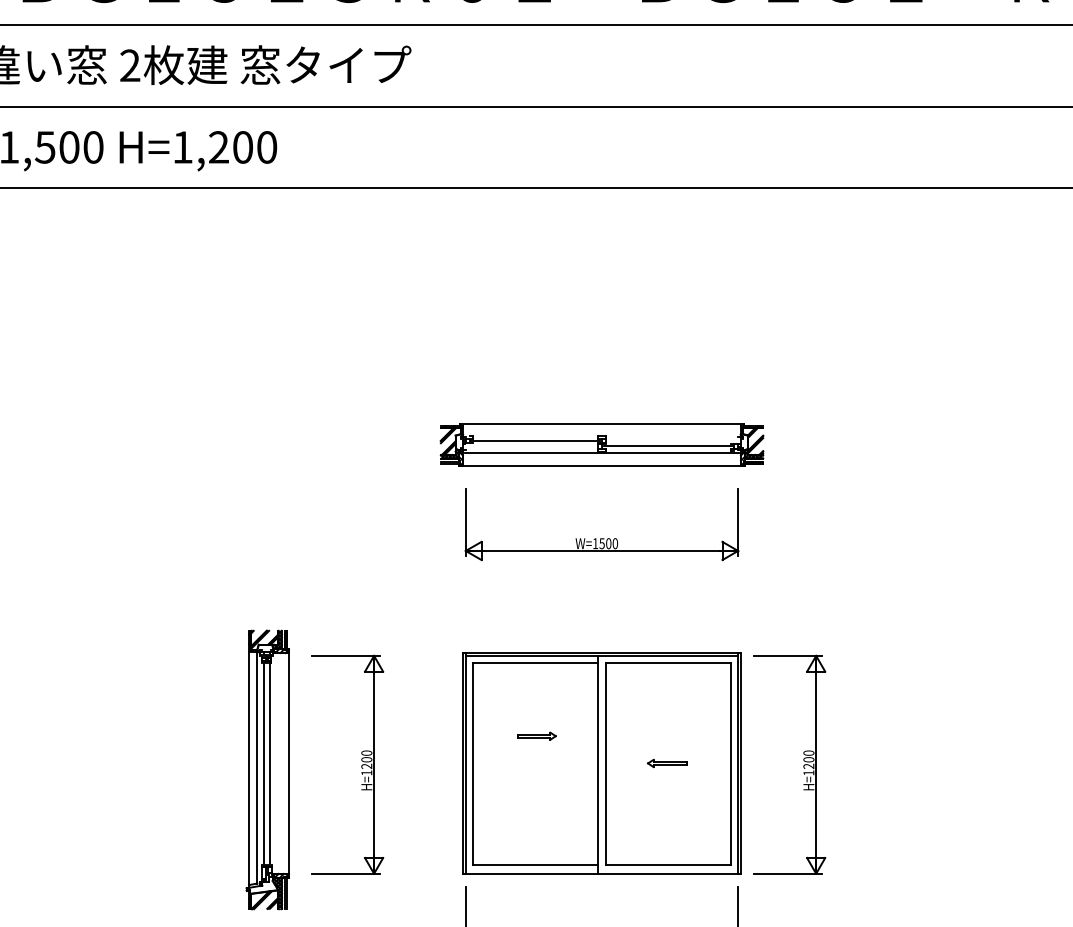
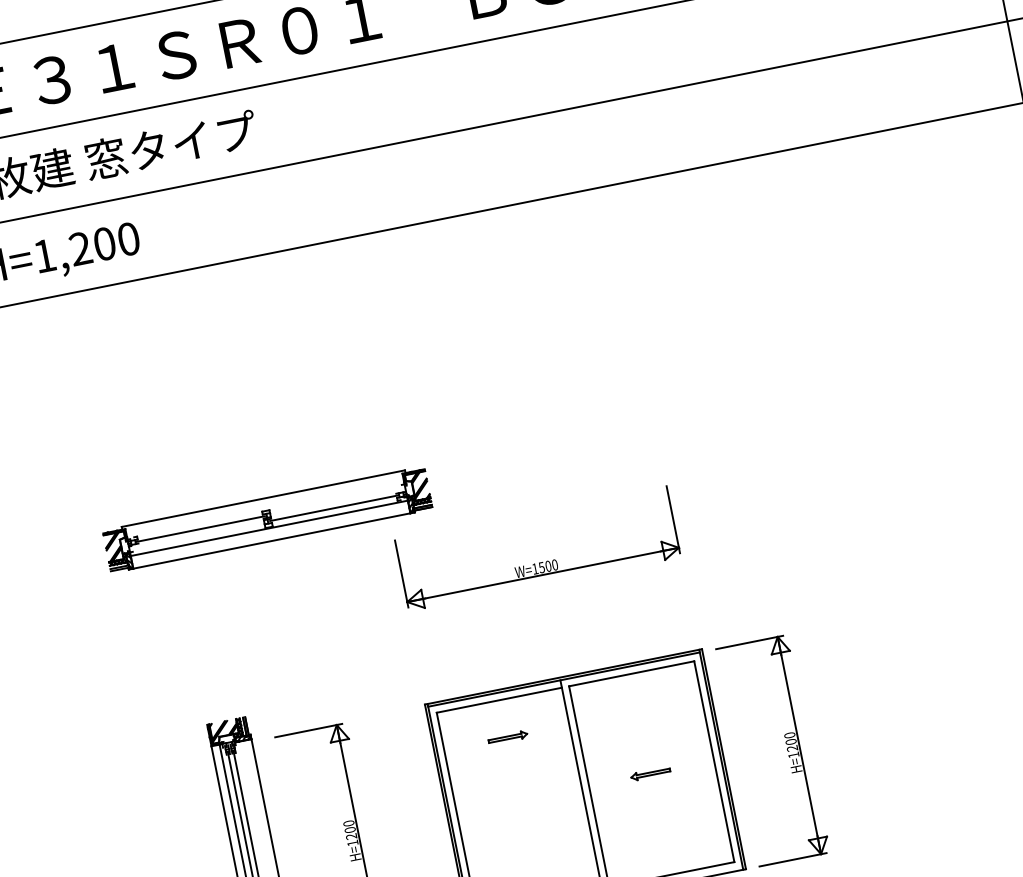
part: (601, 444) -> (267, 519), moved
part: (536, 735) -> (507, 737), moved

